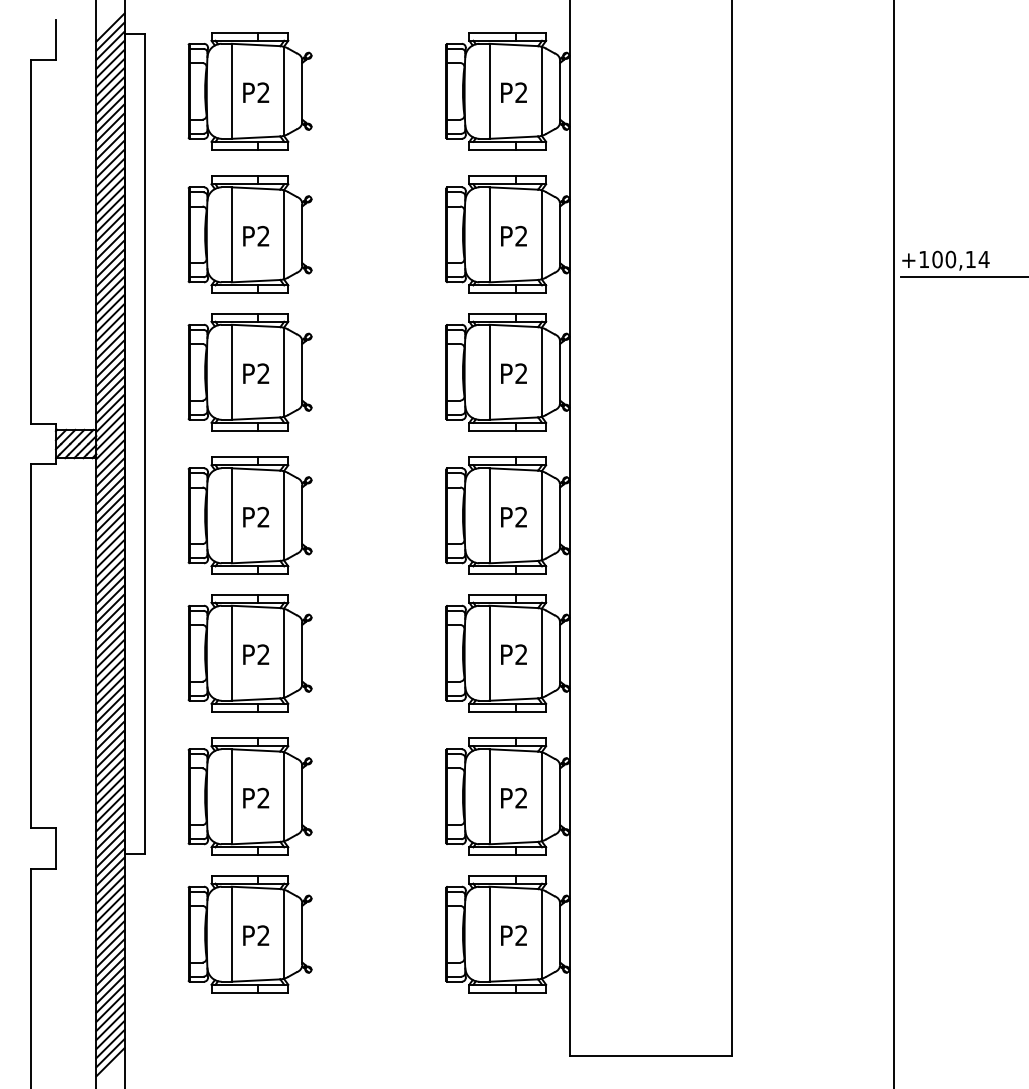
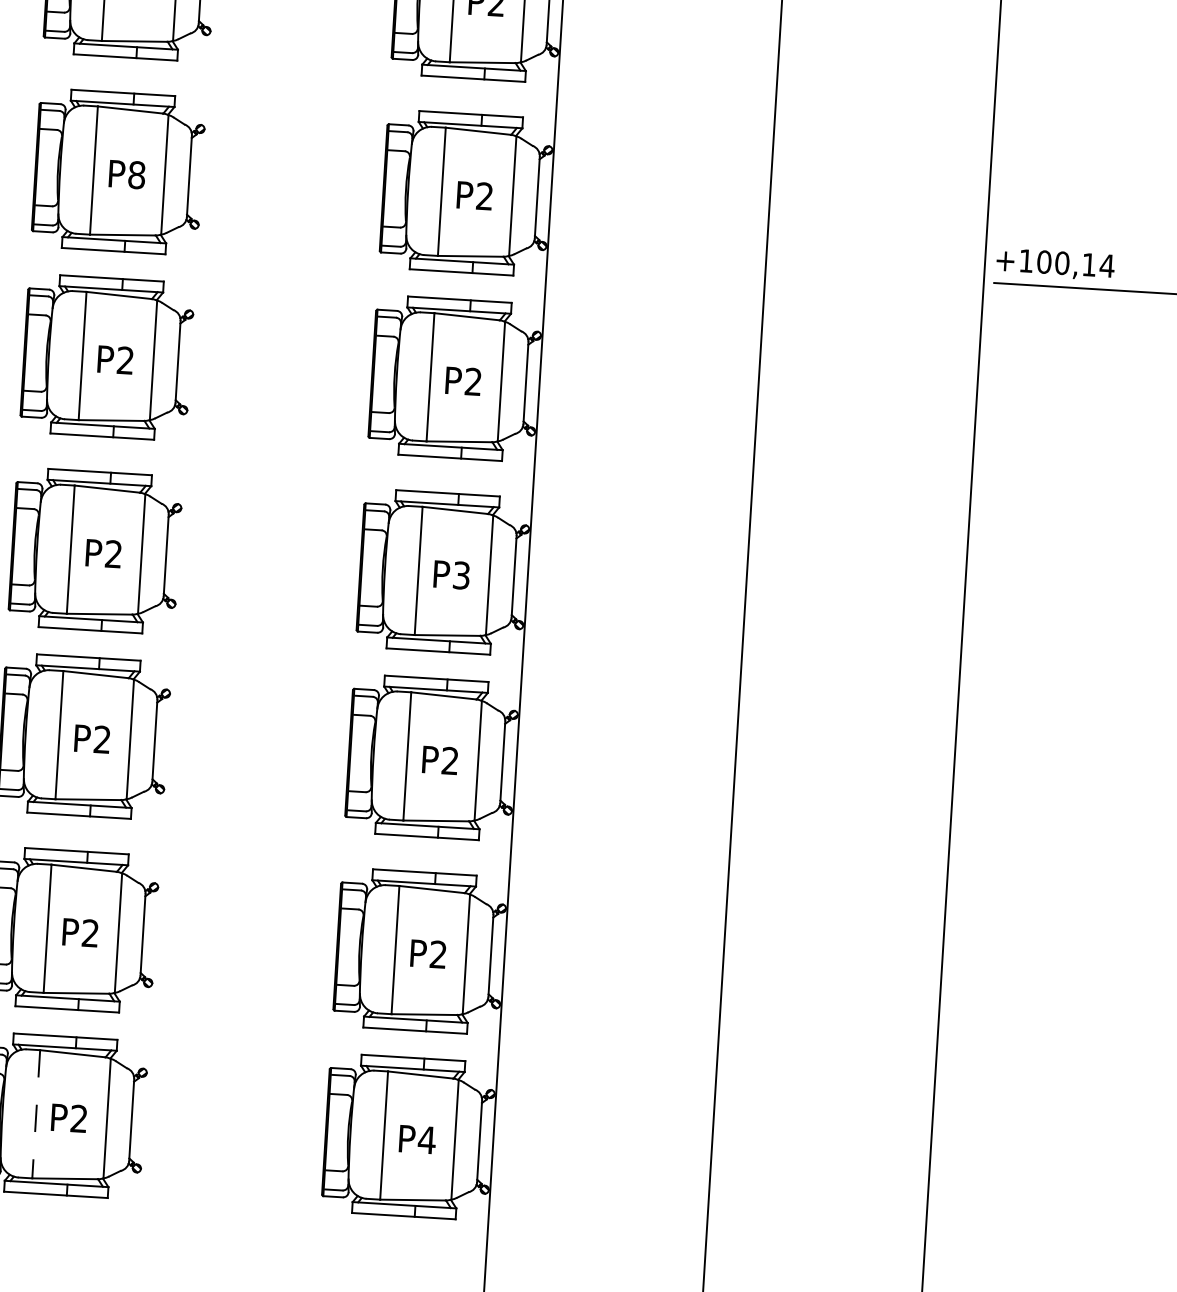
text: (263, 236) -> (136, 175), P2 -> P8
text: (521, 517) -> (461, 575), P2 -> P3
line: (231, 934) -> (35, 1114), solid -> dashed
text: (520, 935) -> (425, 1139), P2 -> P4

